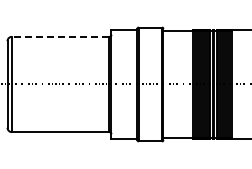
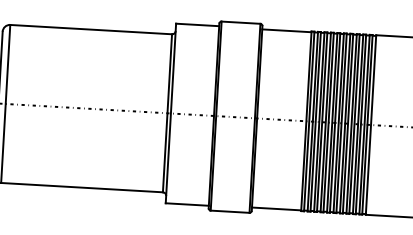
line: (60, 36) -> (90, 29), dashed -> solid

